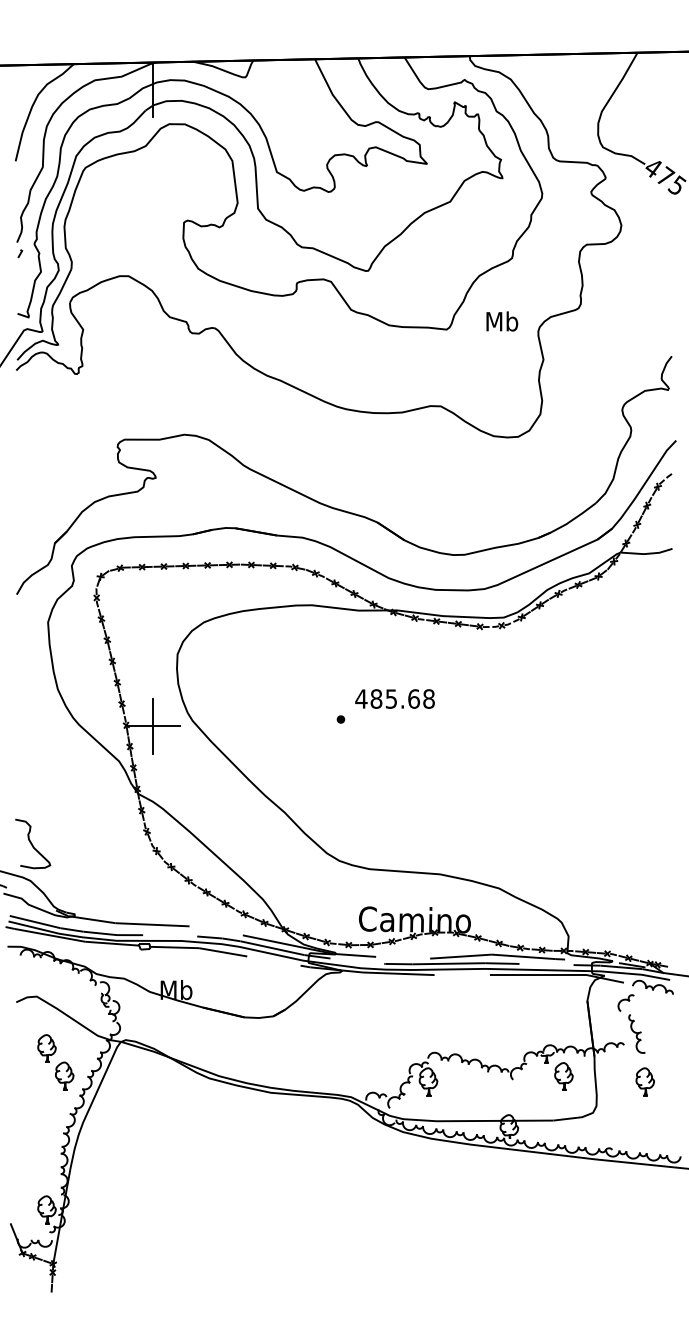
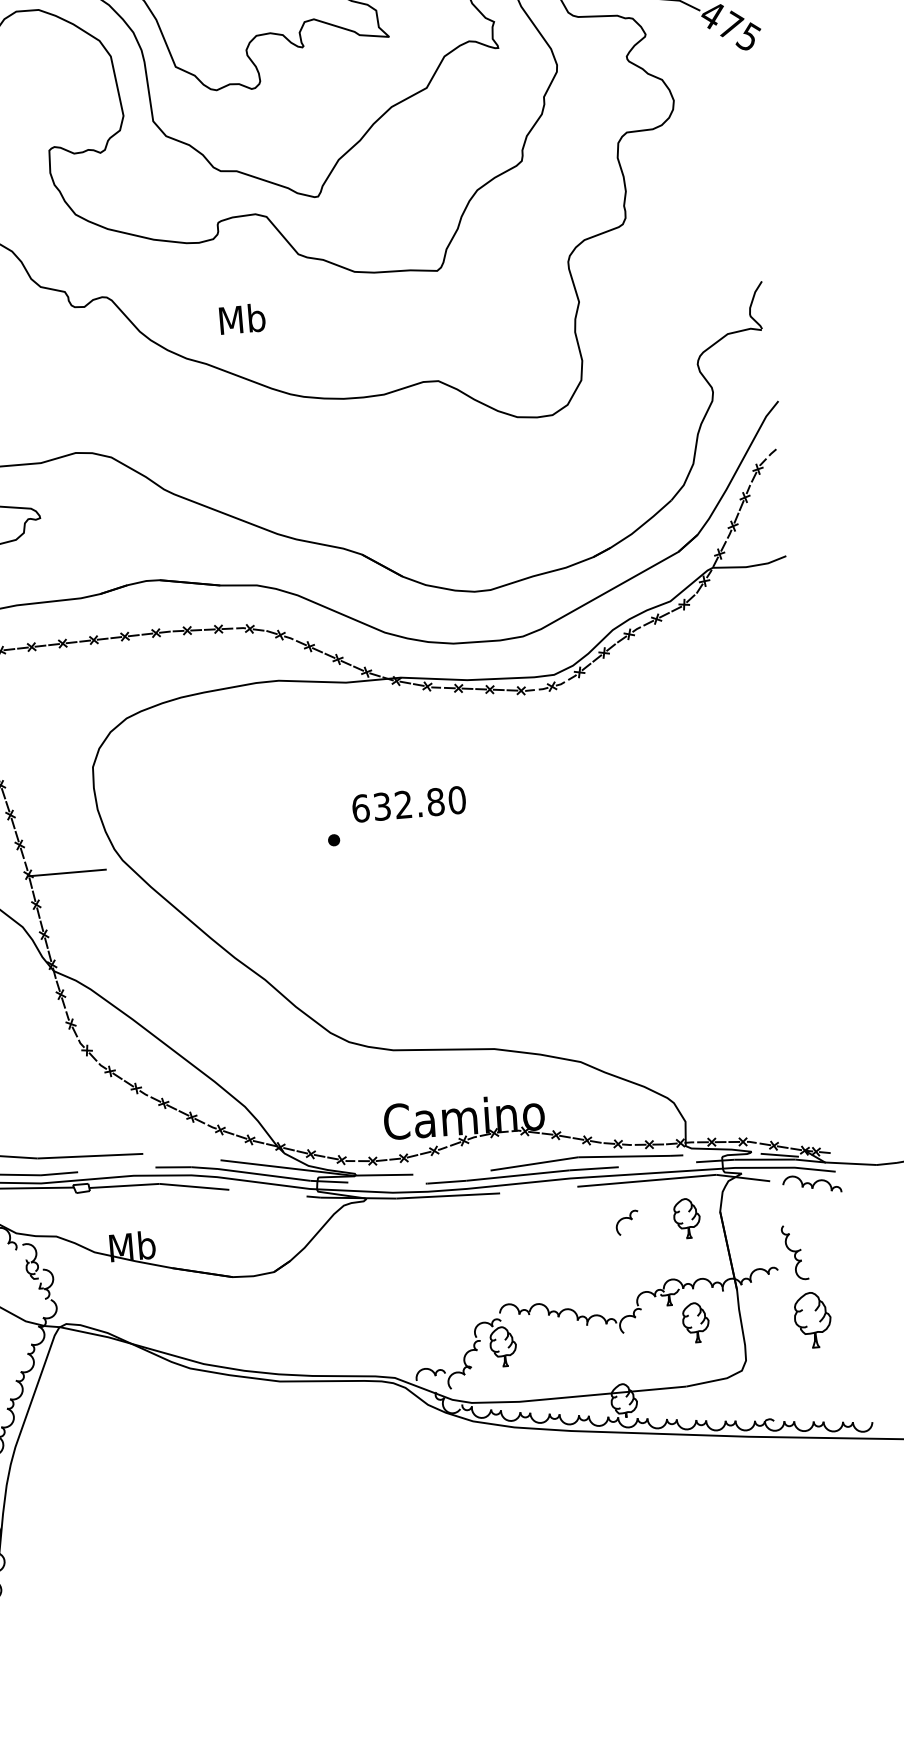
text: (502, 321) -> (242, 319), moved
text: (394, 698) -> (407, 803), 485.68 -> 632.80
line: (153, 726) -> (67, 873), removed
part: (625, 1002) -> (626, 1221), moved
part: (563, 1003) -> (686, 1218), added
part: (644, 1081) -> (811, 1319), size x1.4

